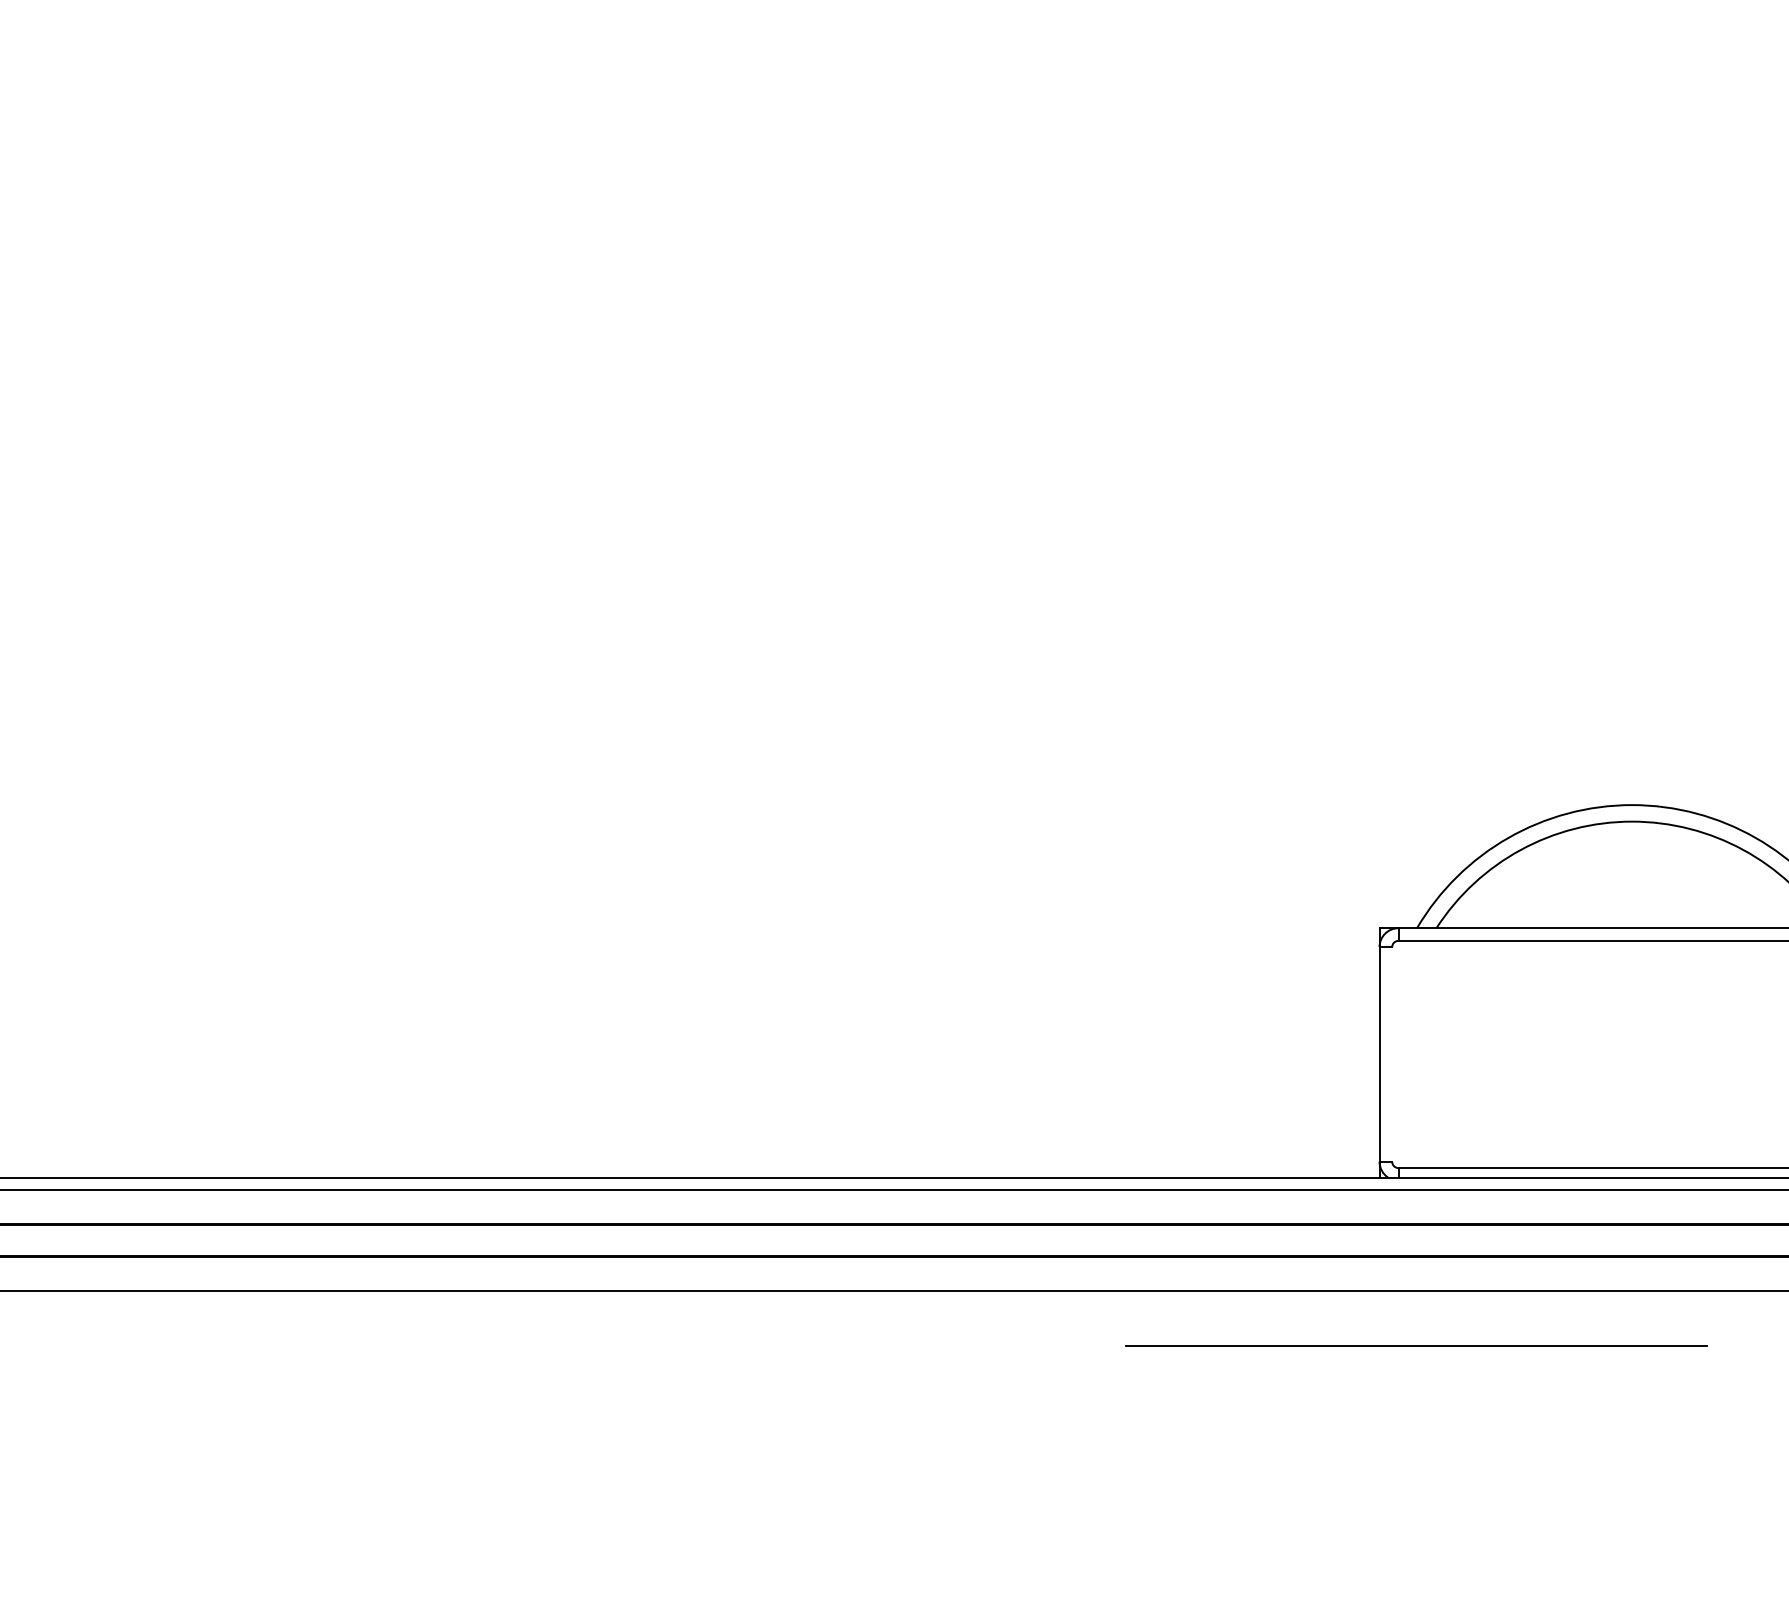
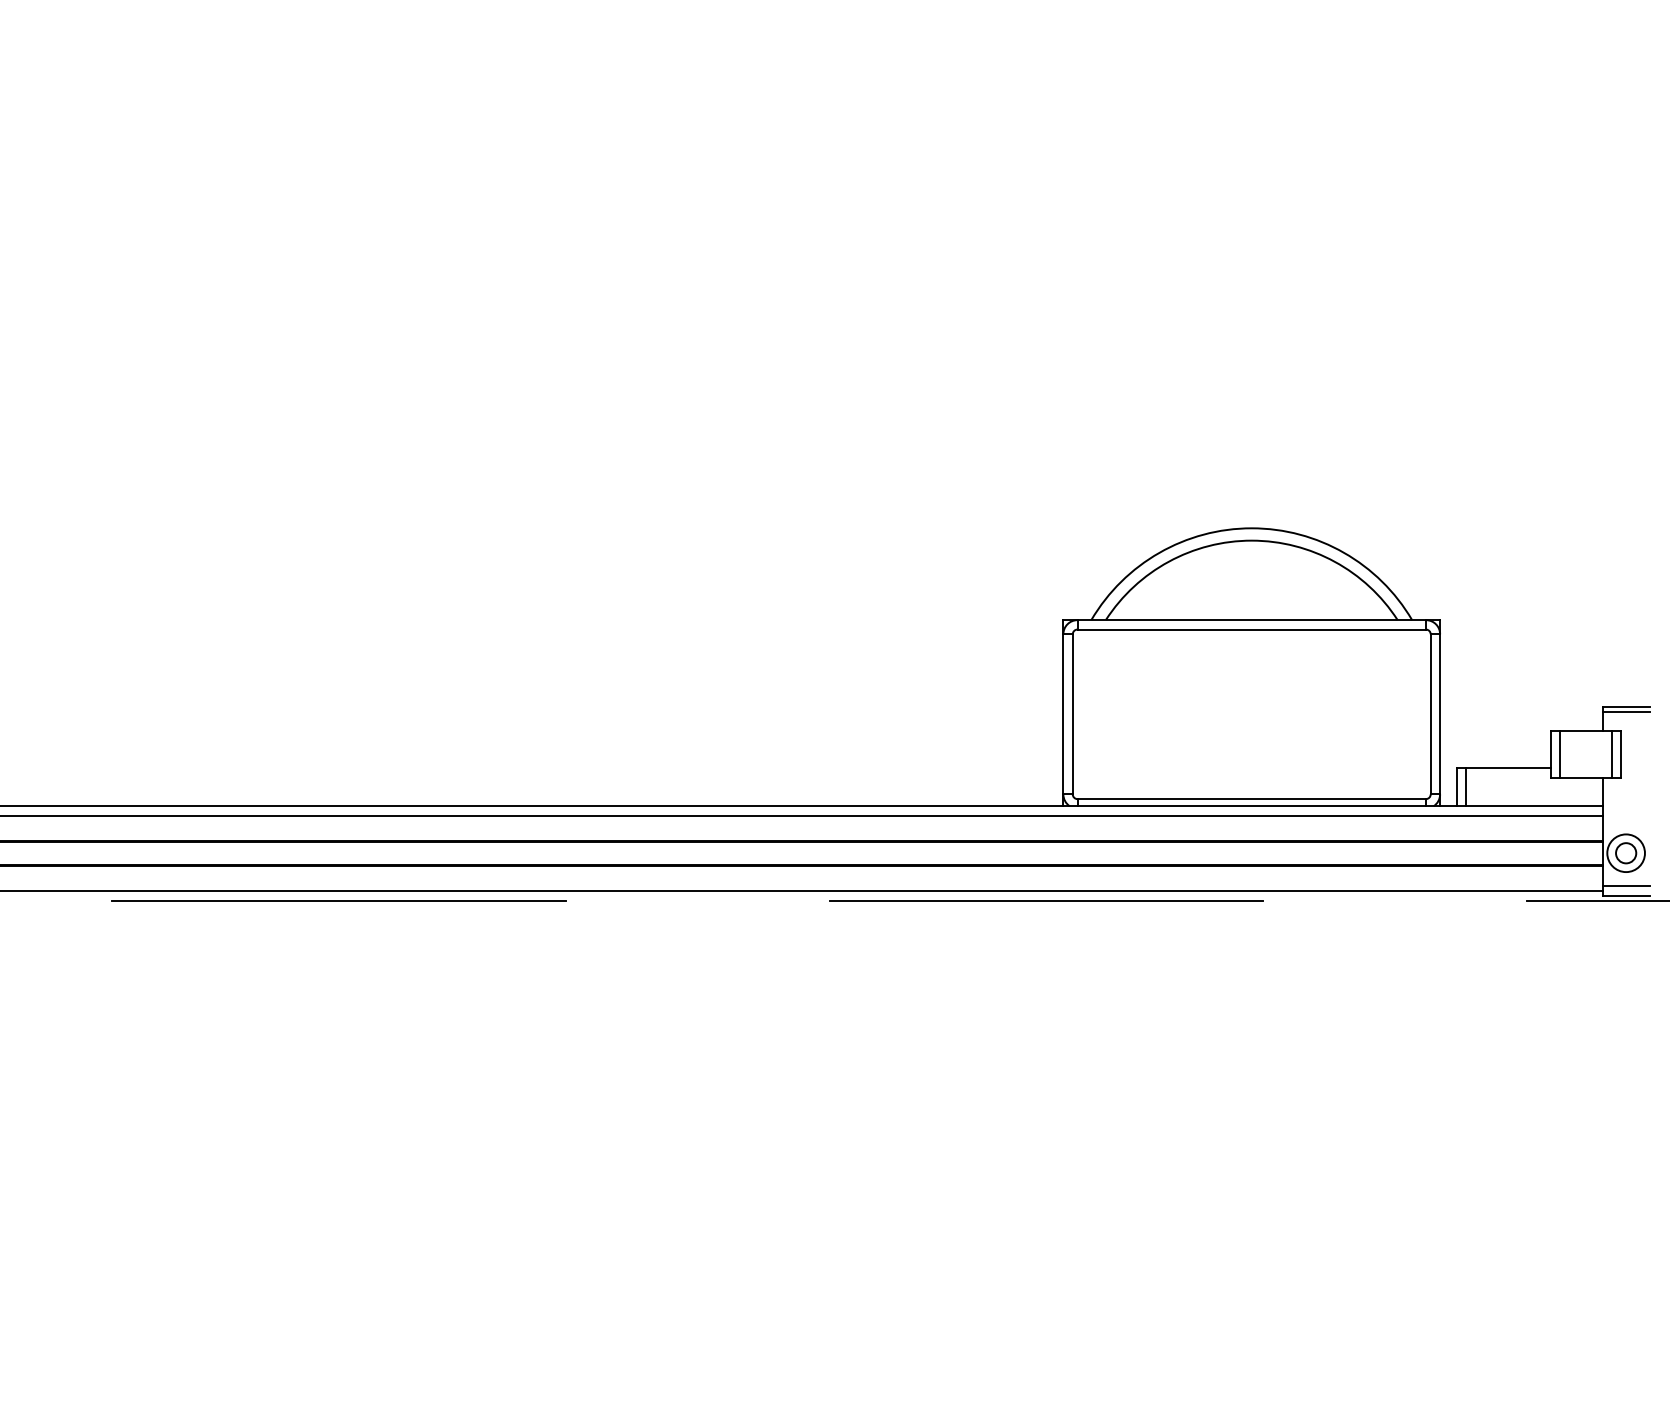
line: (1391, 1054) -> (1072, 714), added
line: (407, 1304) -> (338, 900), added
line: (1415, 1345) -> (1046, 900), moved

